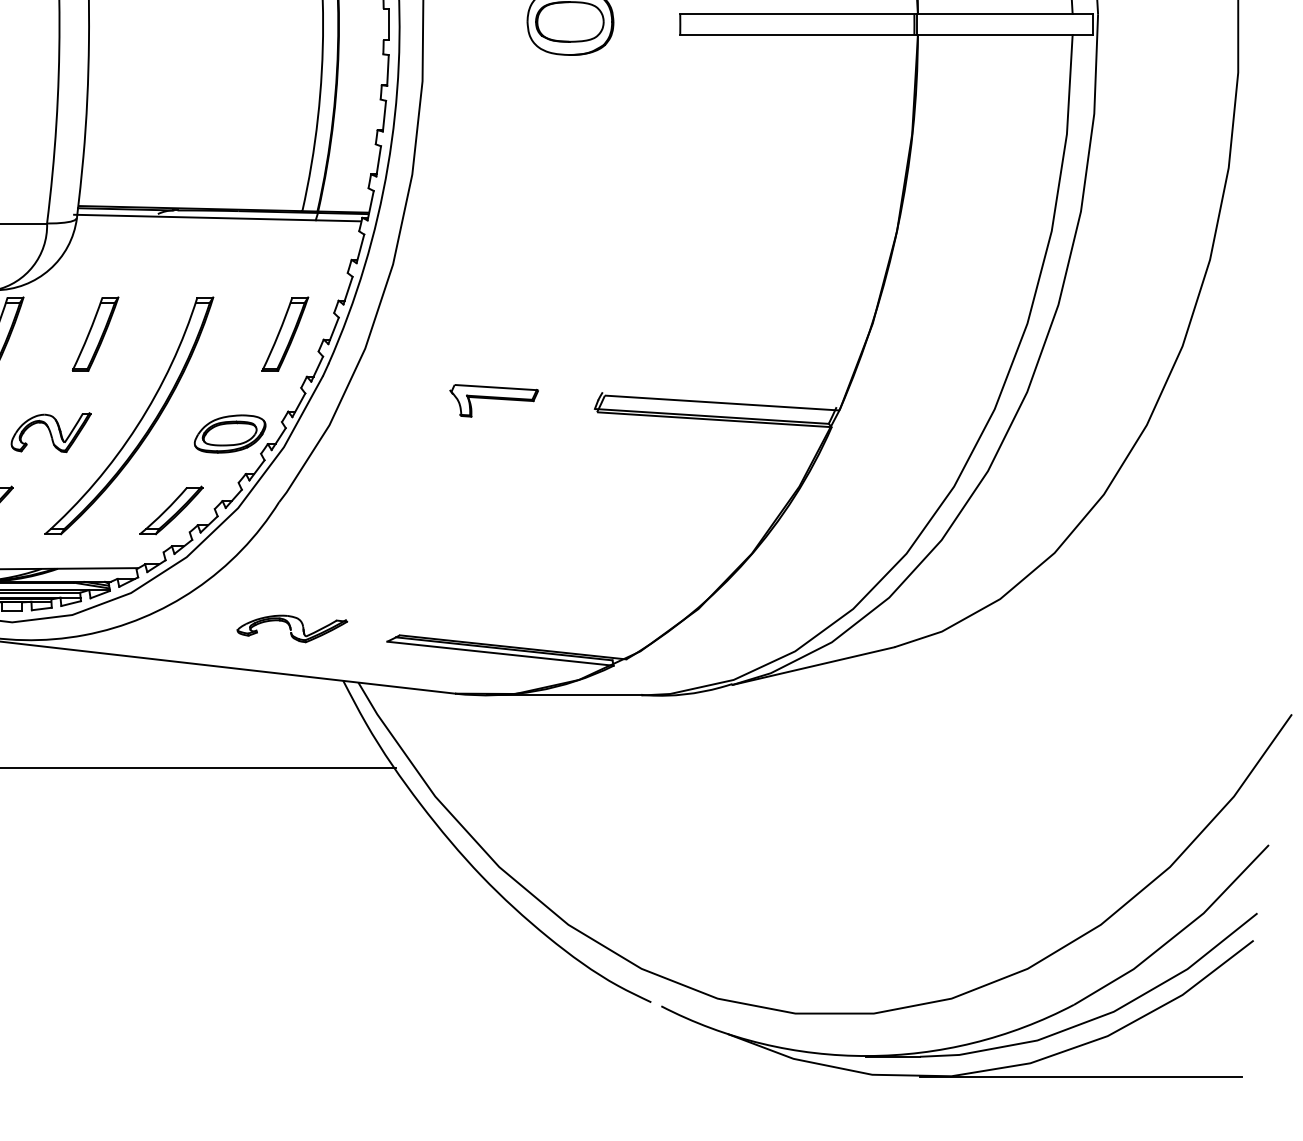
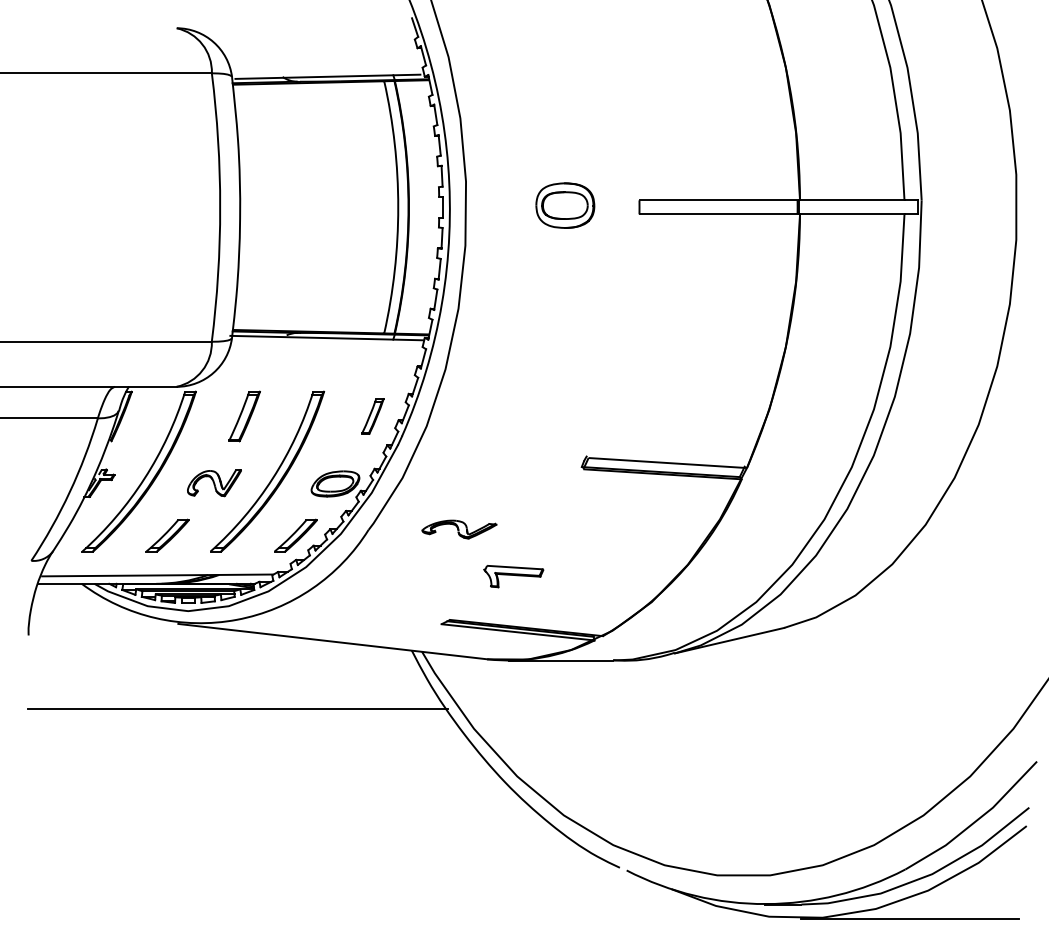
part: (284, 334) -> (372, 416), size x0.7
part: (493, 400) -> (513, 576), moved
part: (292, 628) -> (459, 529), moved

